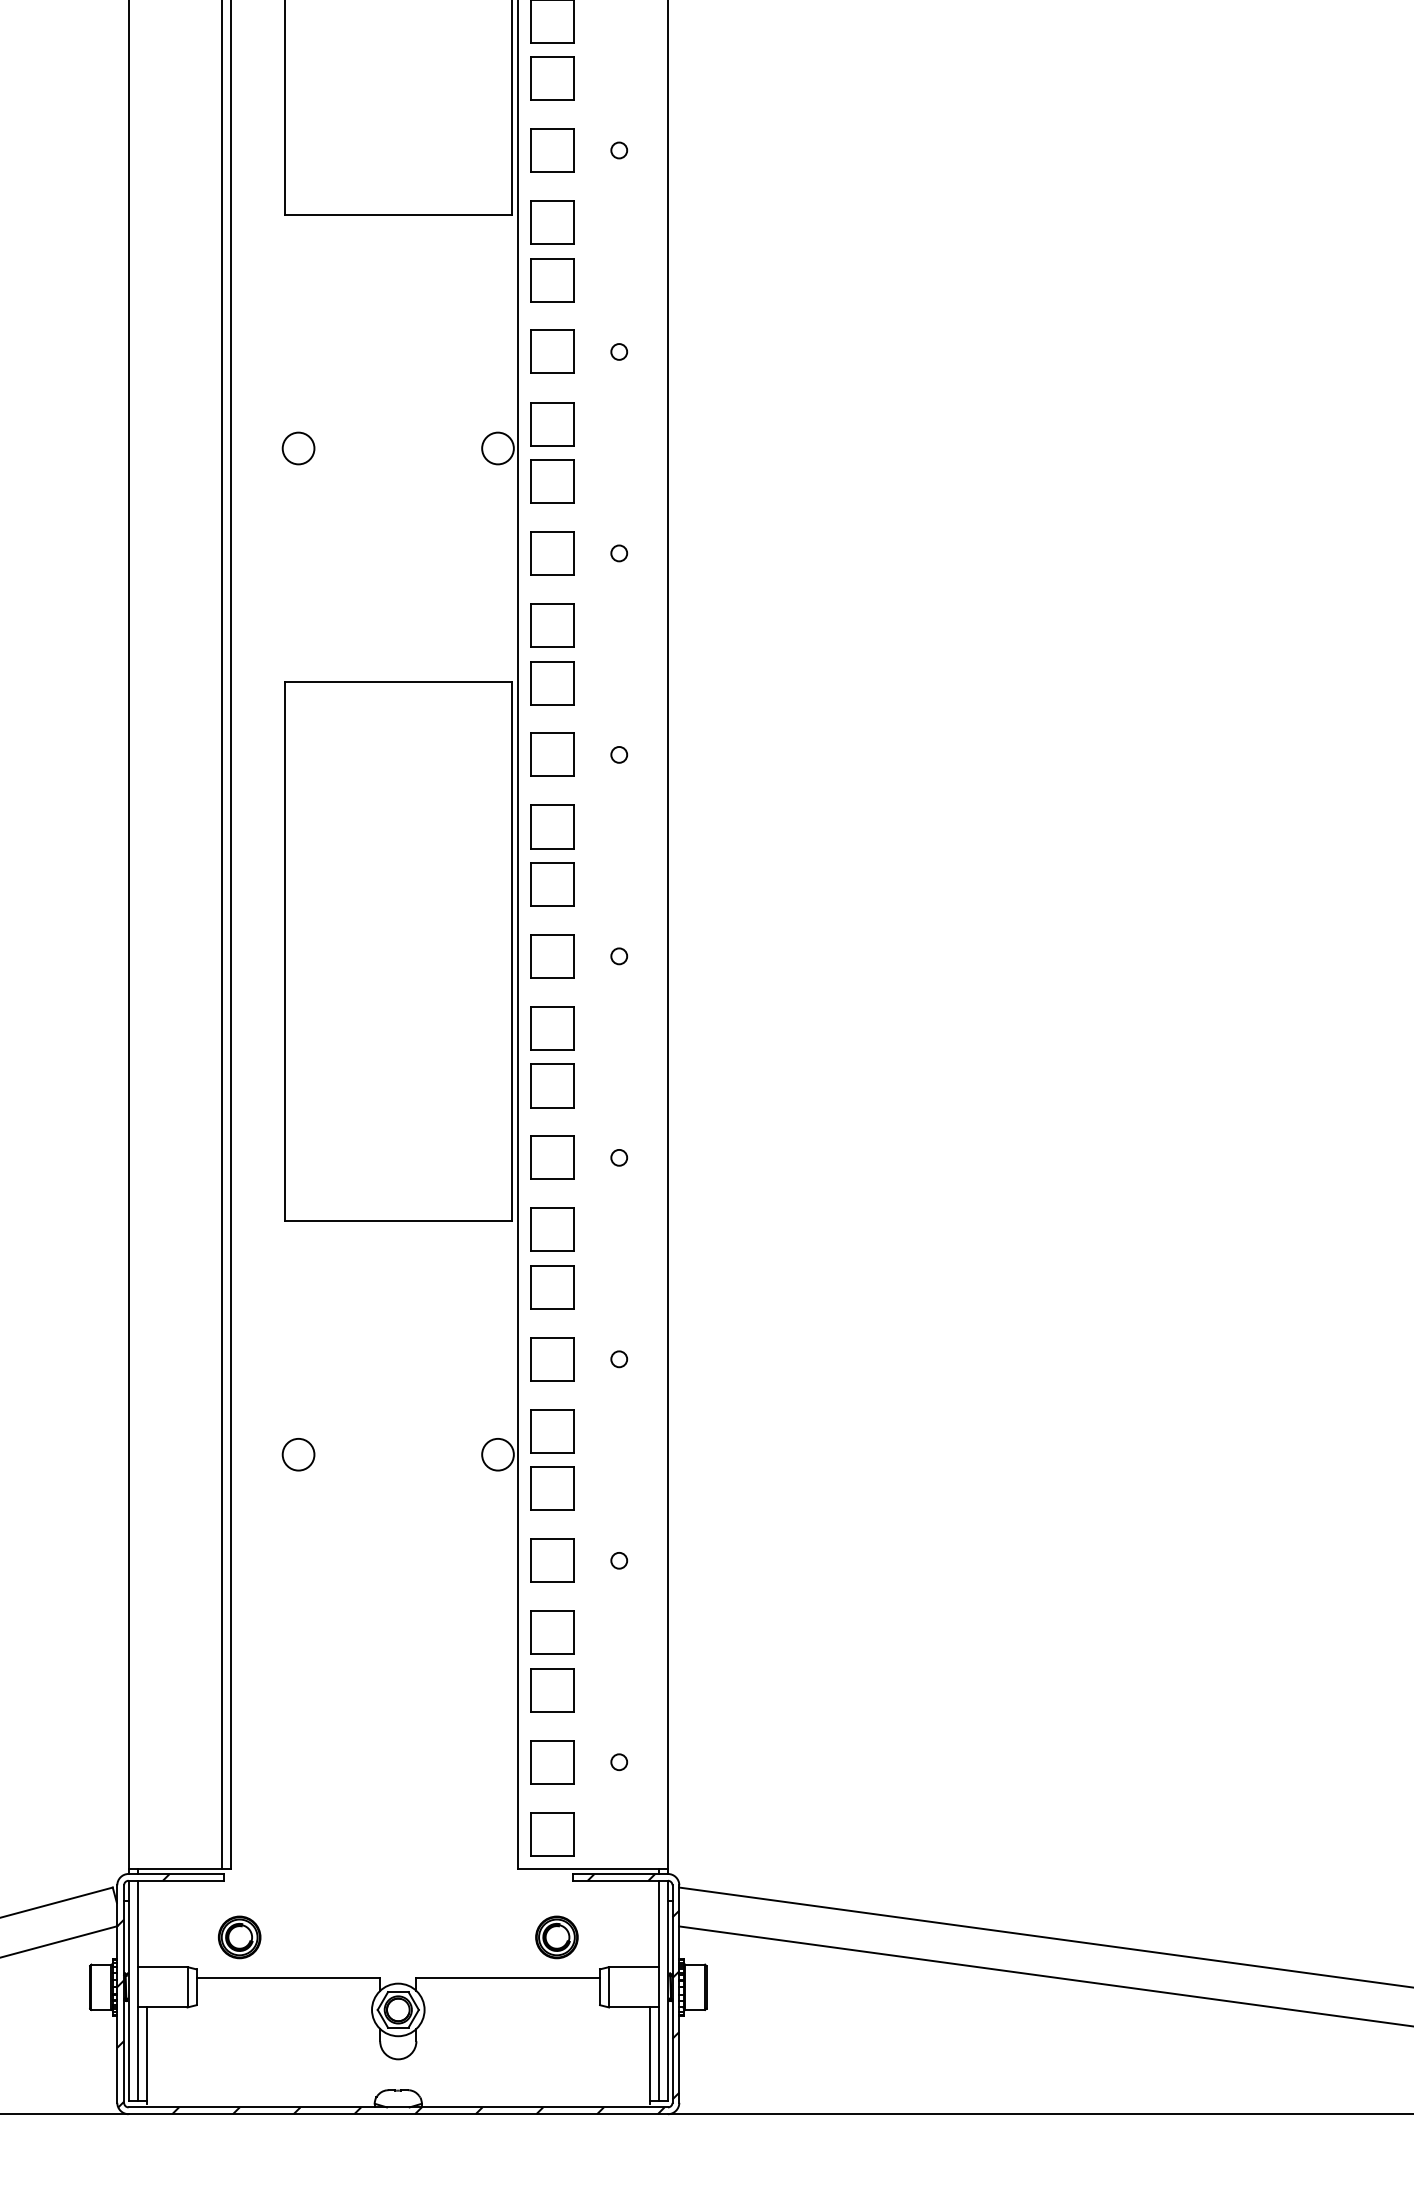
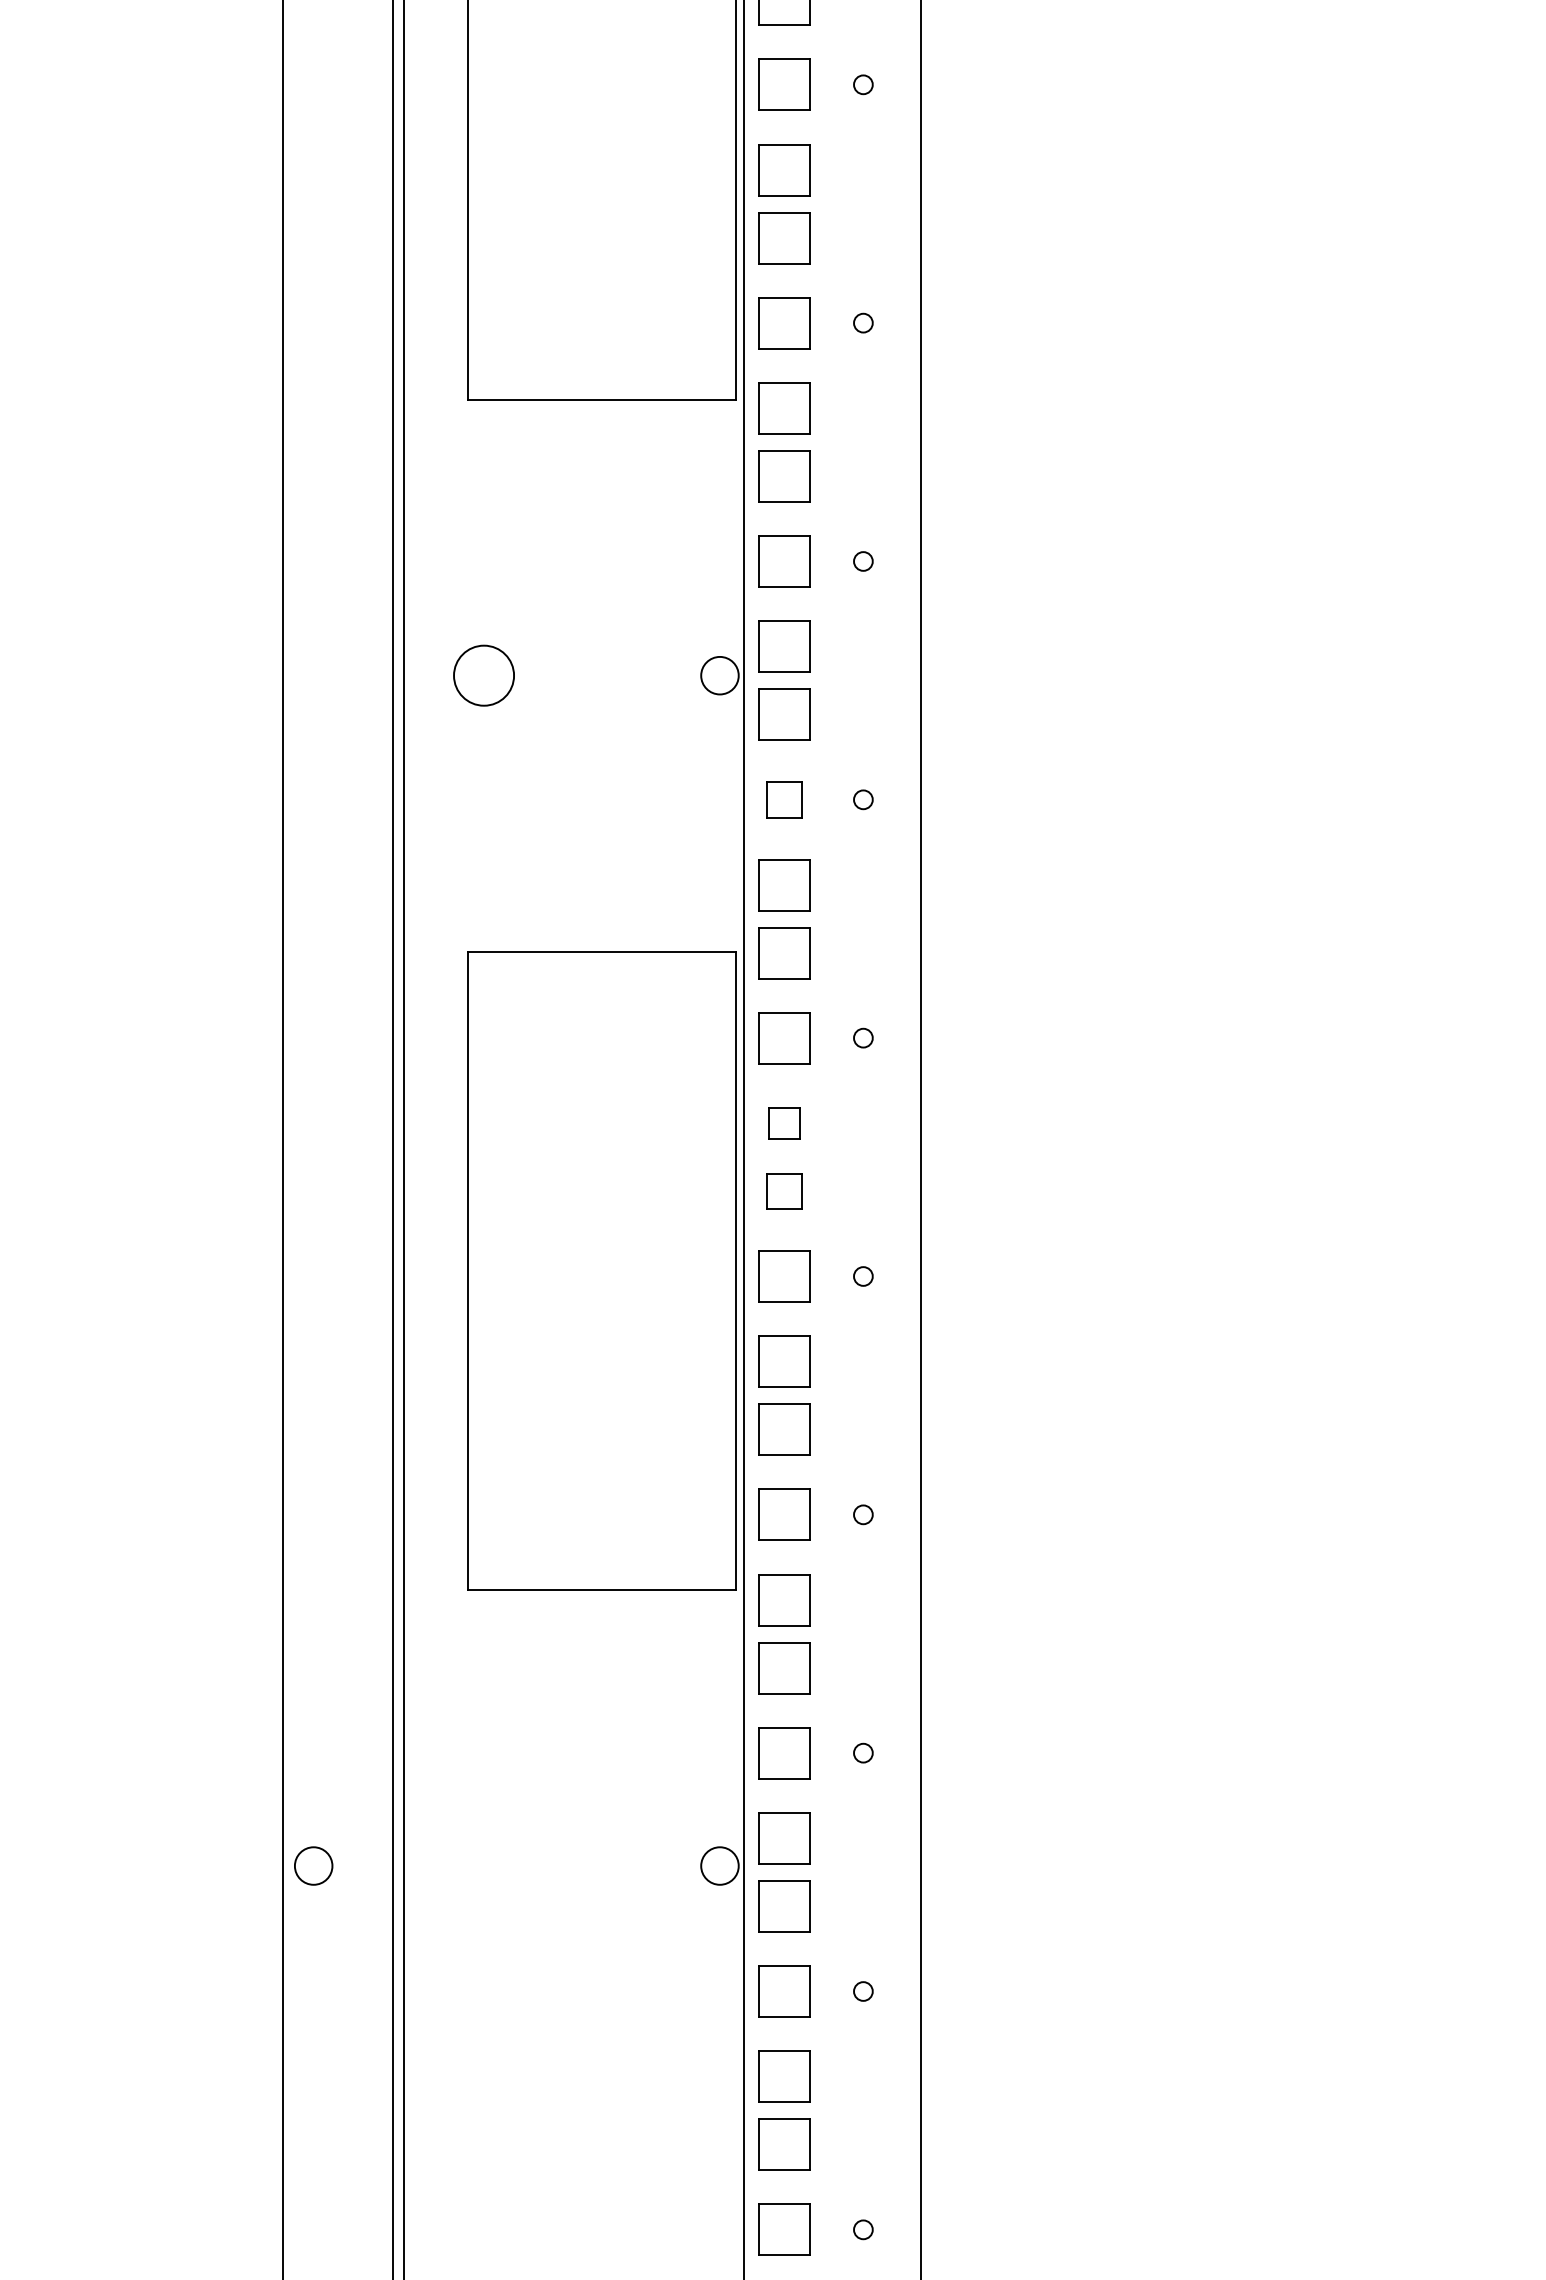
circle: (298, 448) -> (483, 675), size x1.6
part: (552, 553) -> (784, 799), size x0.7
part: (552, 826) -> (784, 1122), size x0.6
part: (552, 884) -> (784, 1191), size x0.7
circle: (298, 1454) -> (313, 1865), moved

